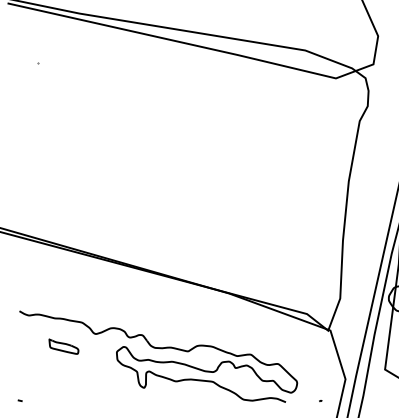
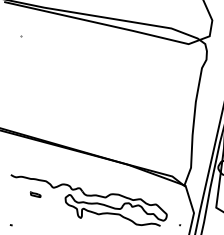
part: (63, 346) -> (35, 194), size x0.6

